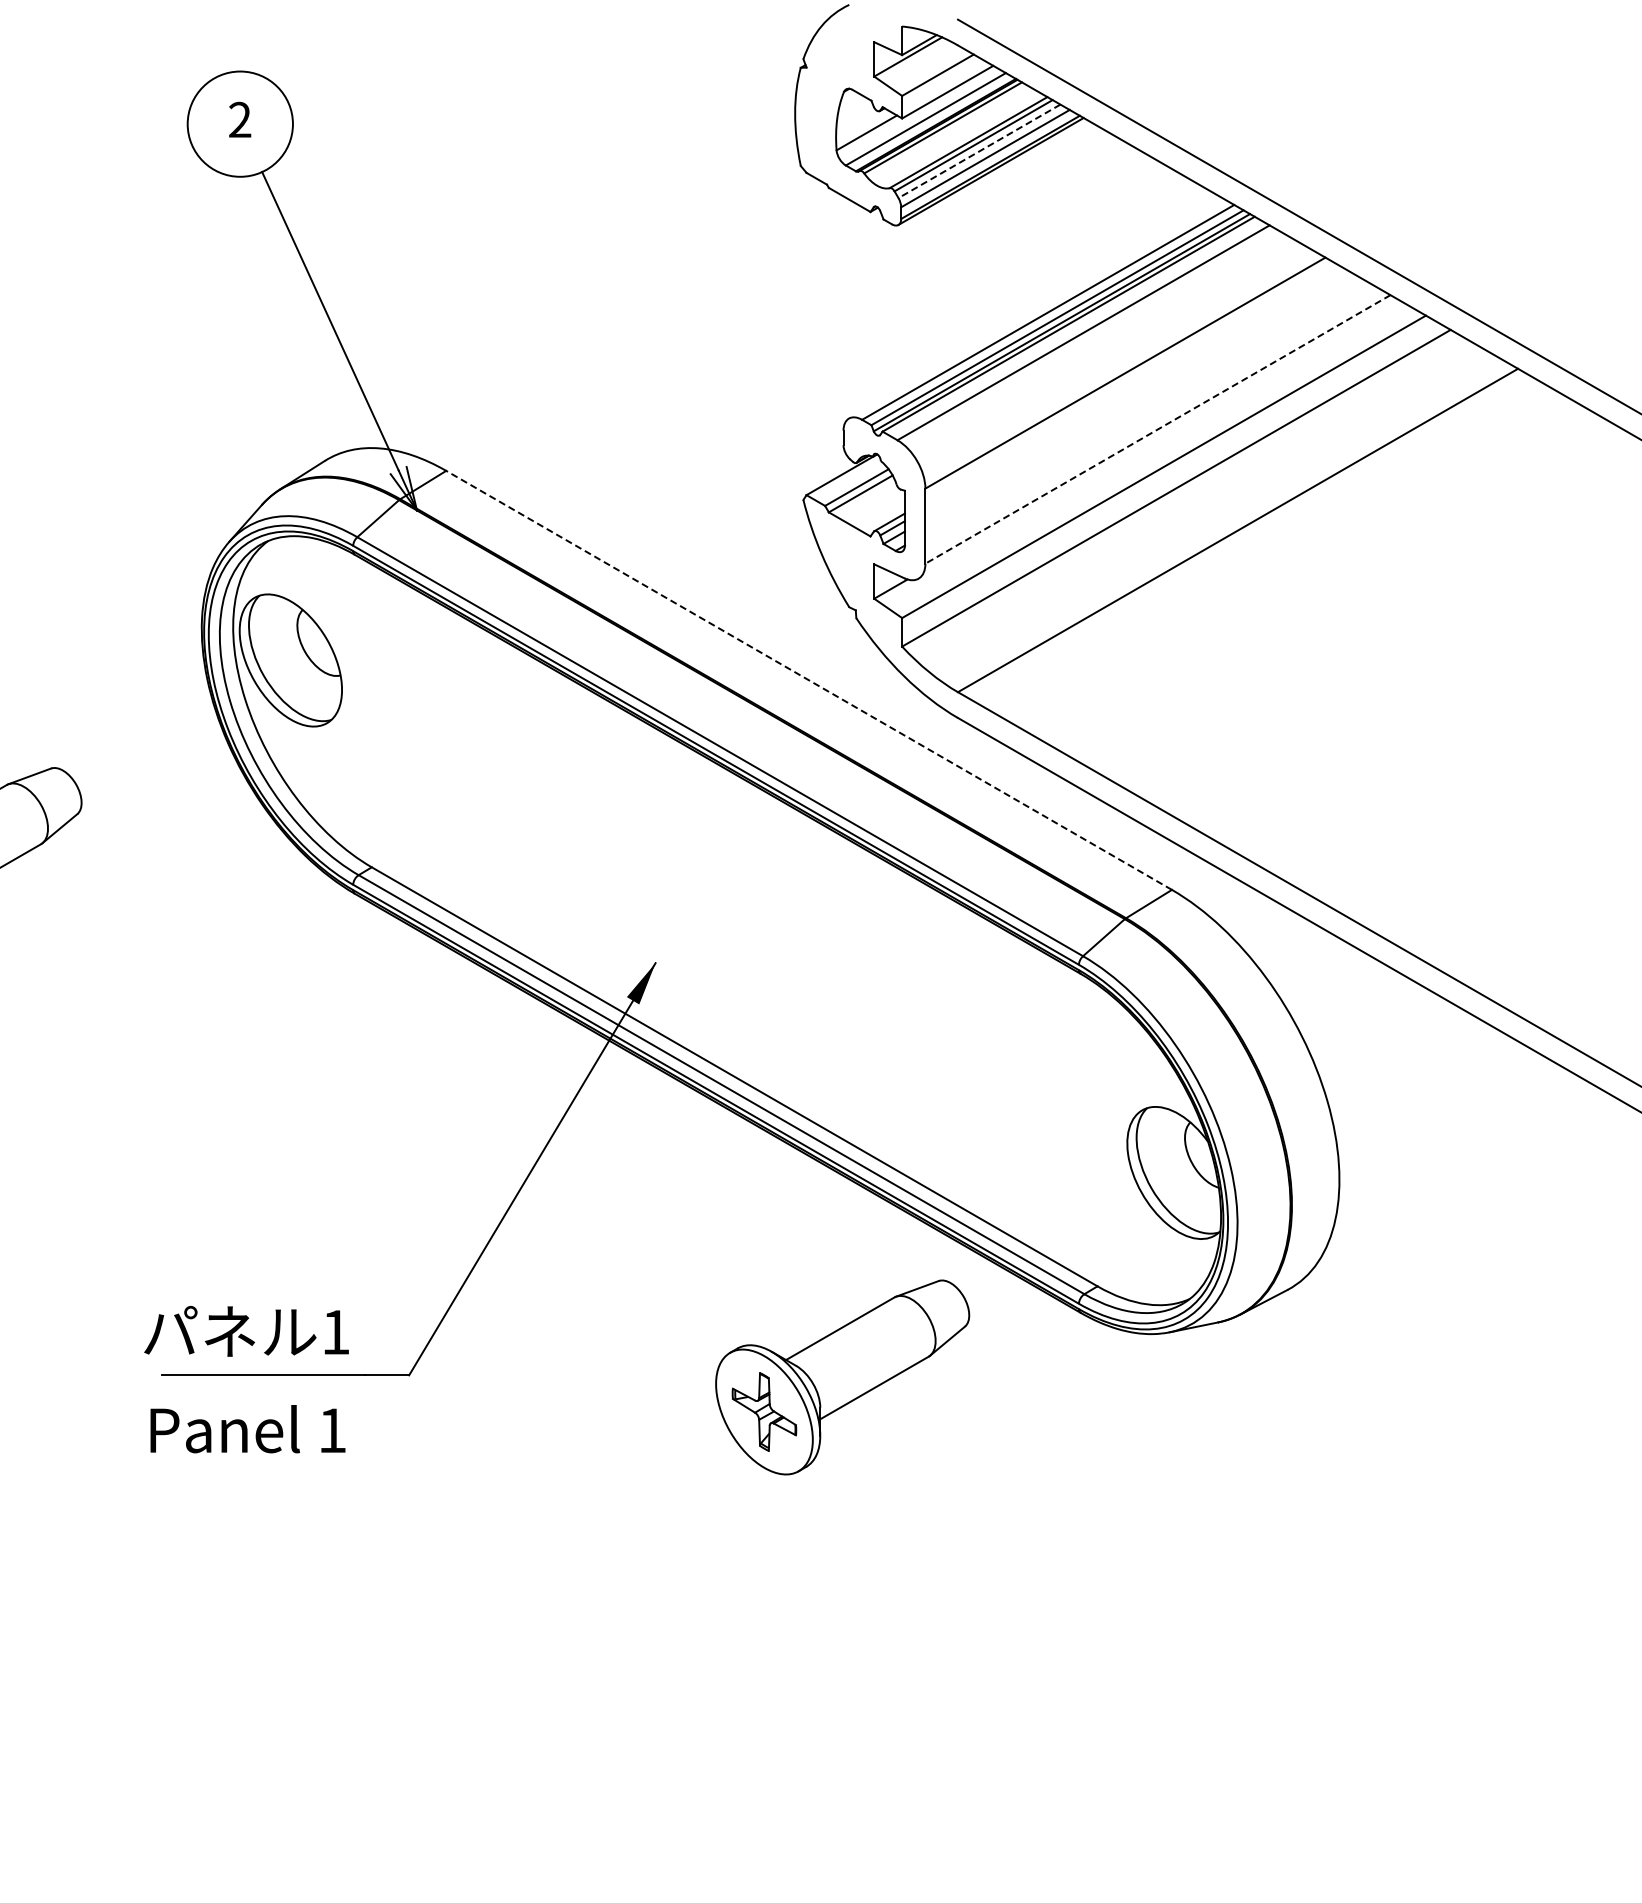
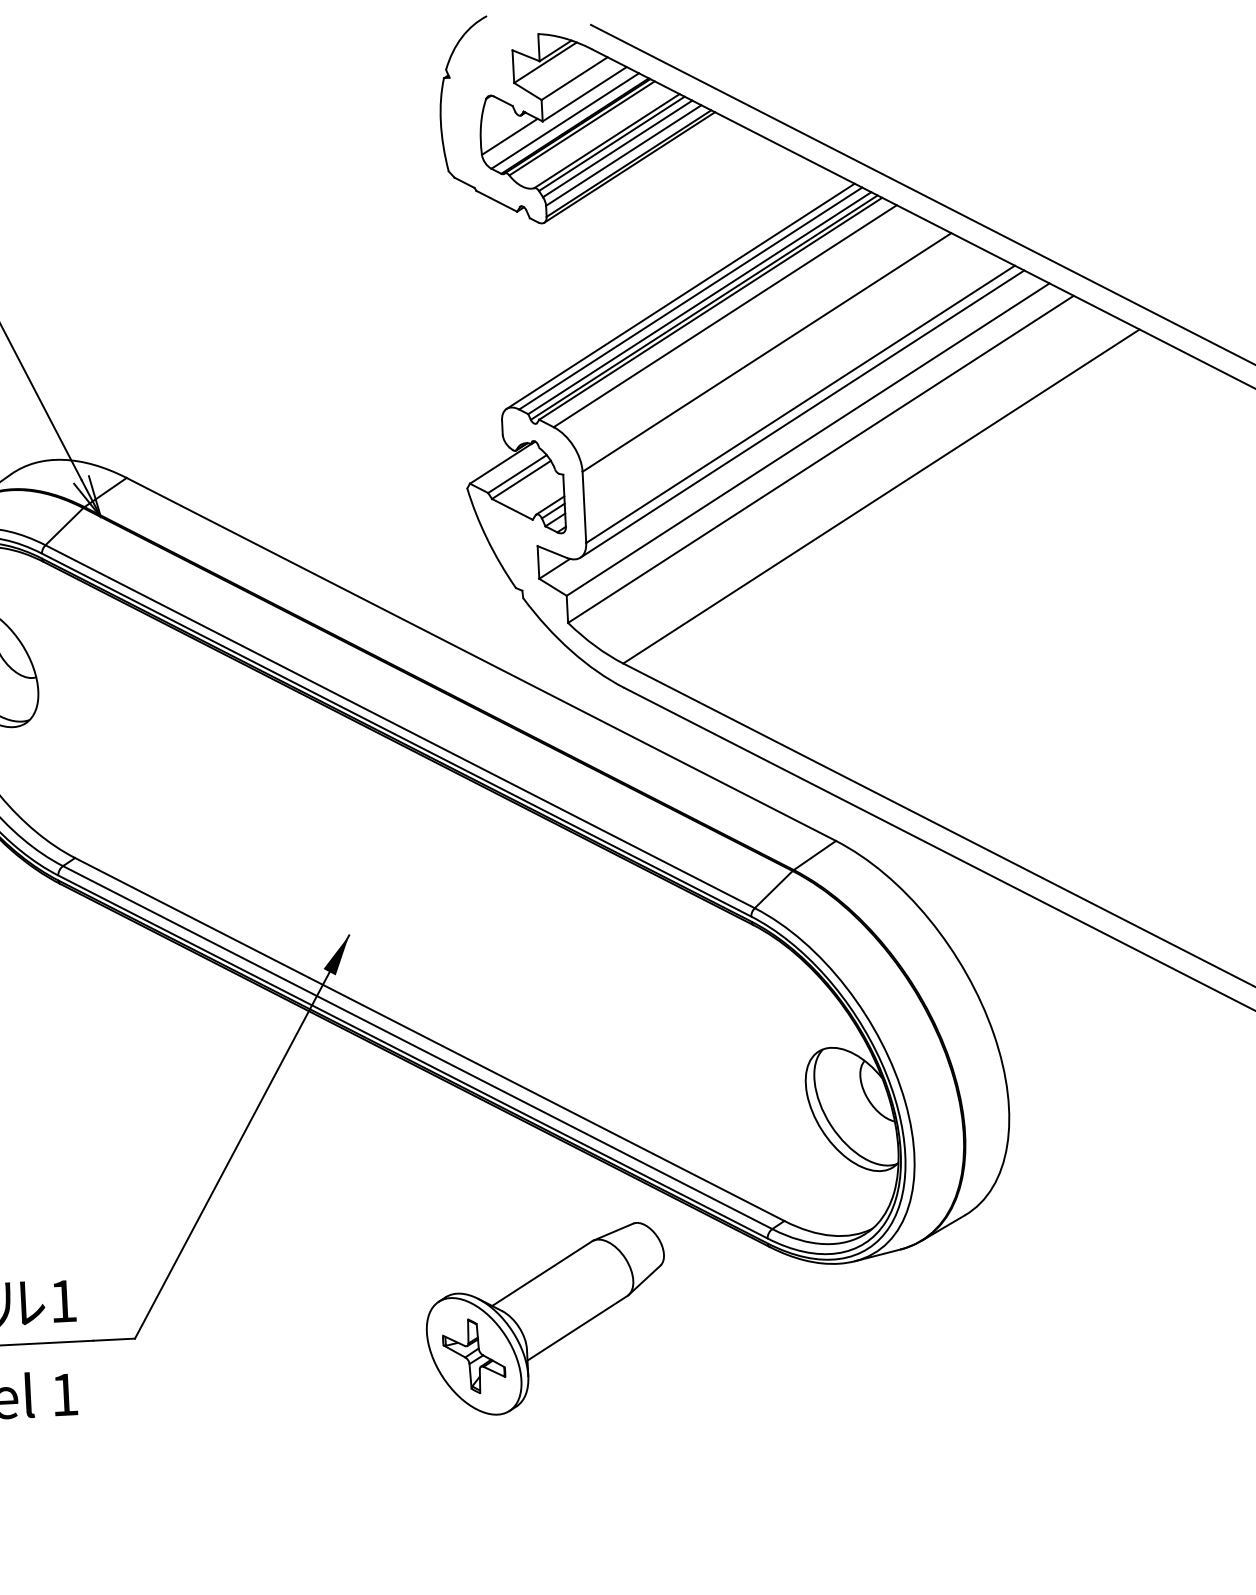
line: (979, 151) -> (617, 149), dashed -> solid
line: (1037, 309) -> (680, 296), added
line: (1157, 429) -> (800, 404), dashed -> solid
line: (1159, 439) -> (802, 413), added
line: (808, 680) -> (480, 659), dashed -> solid

